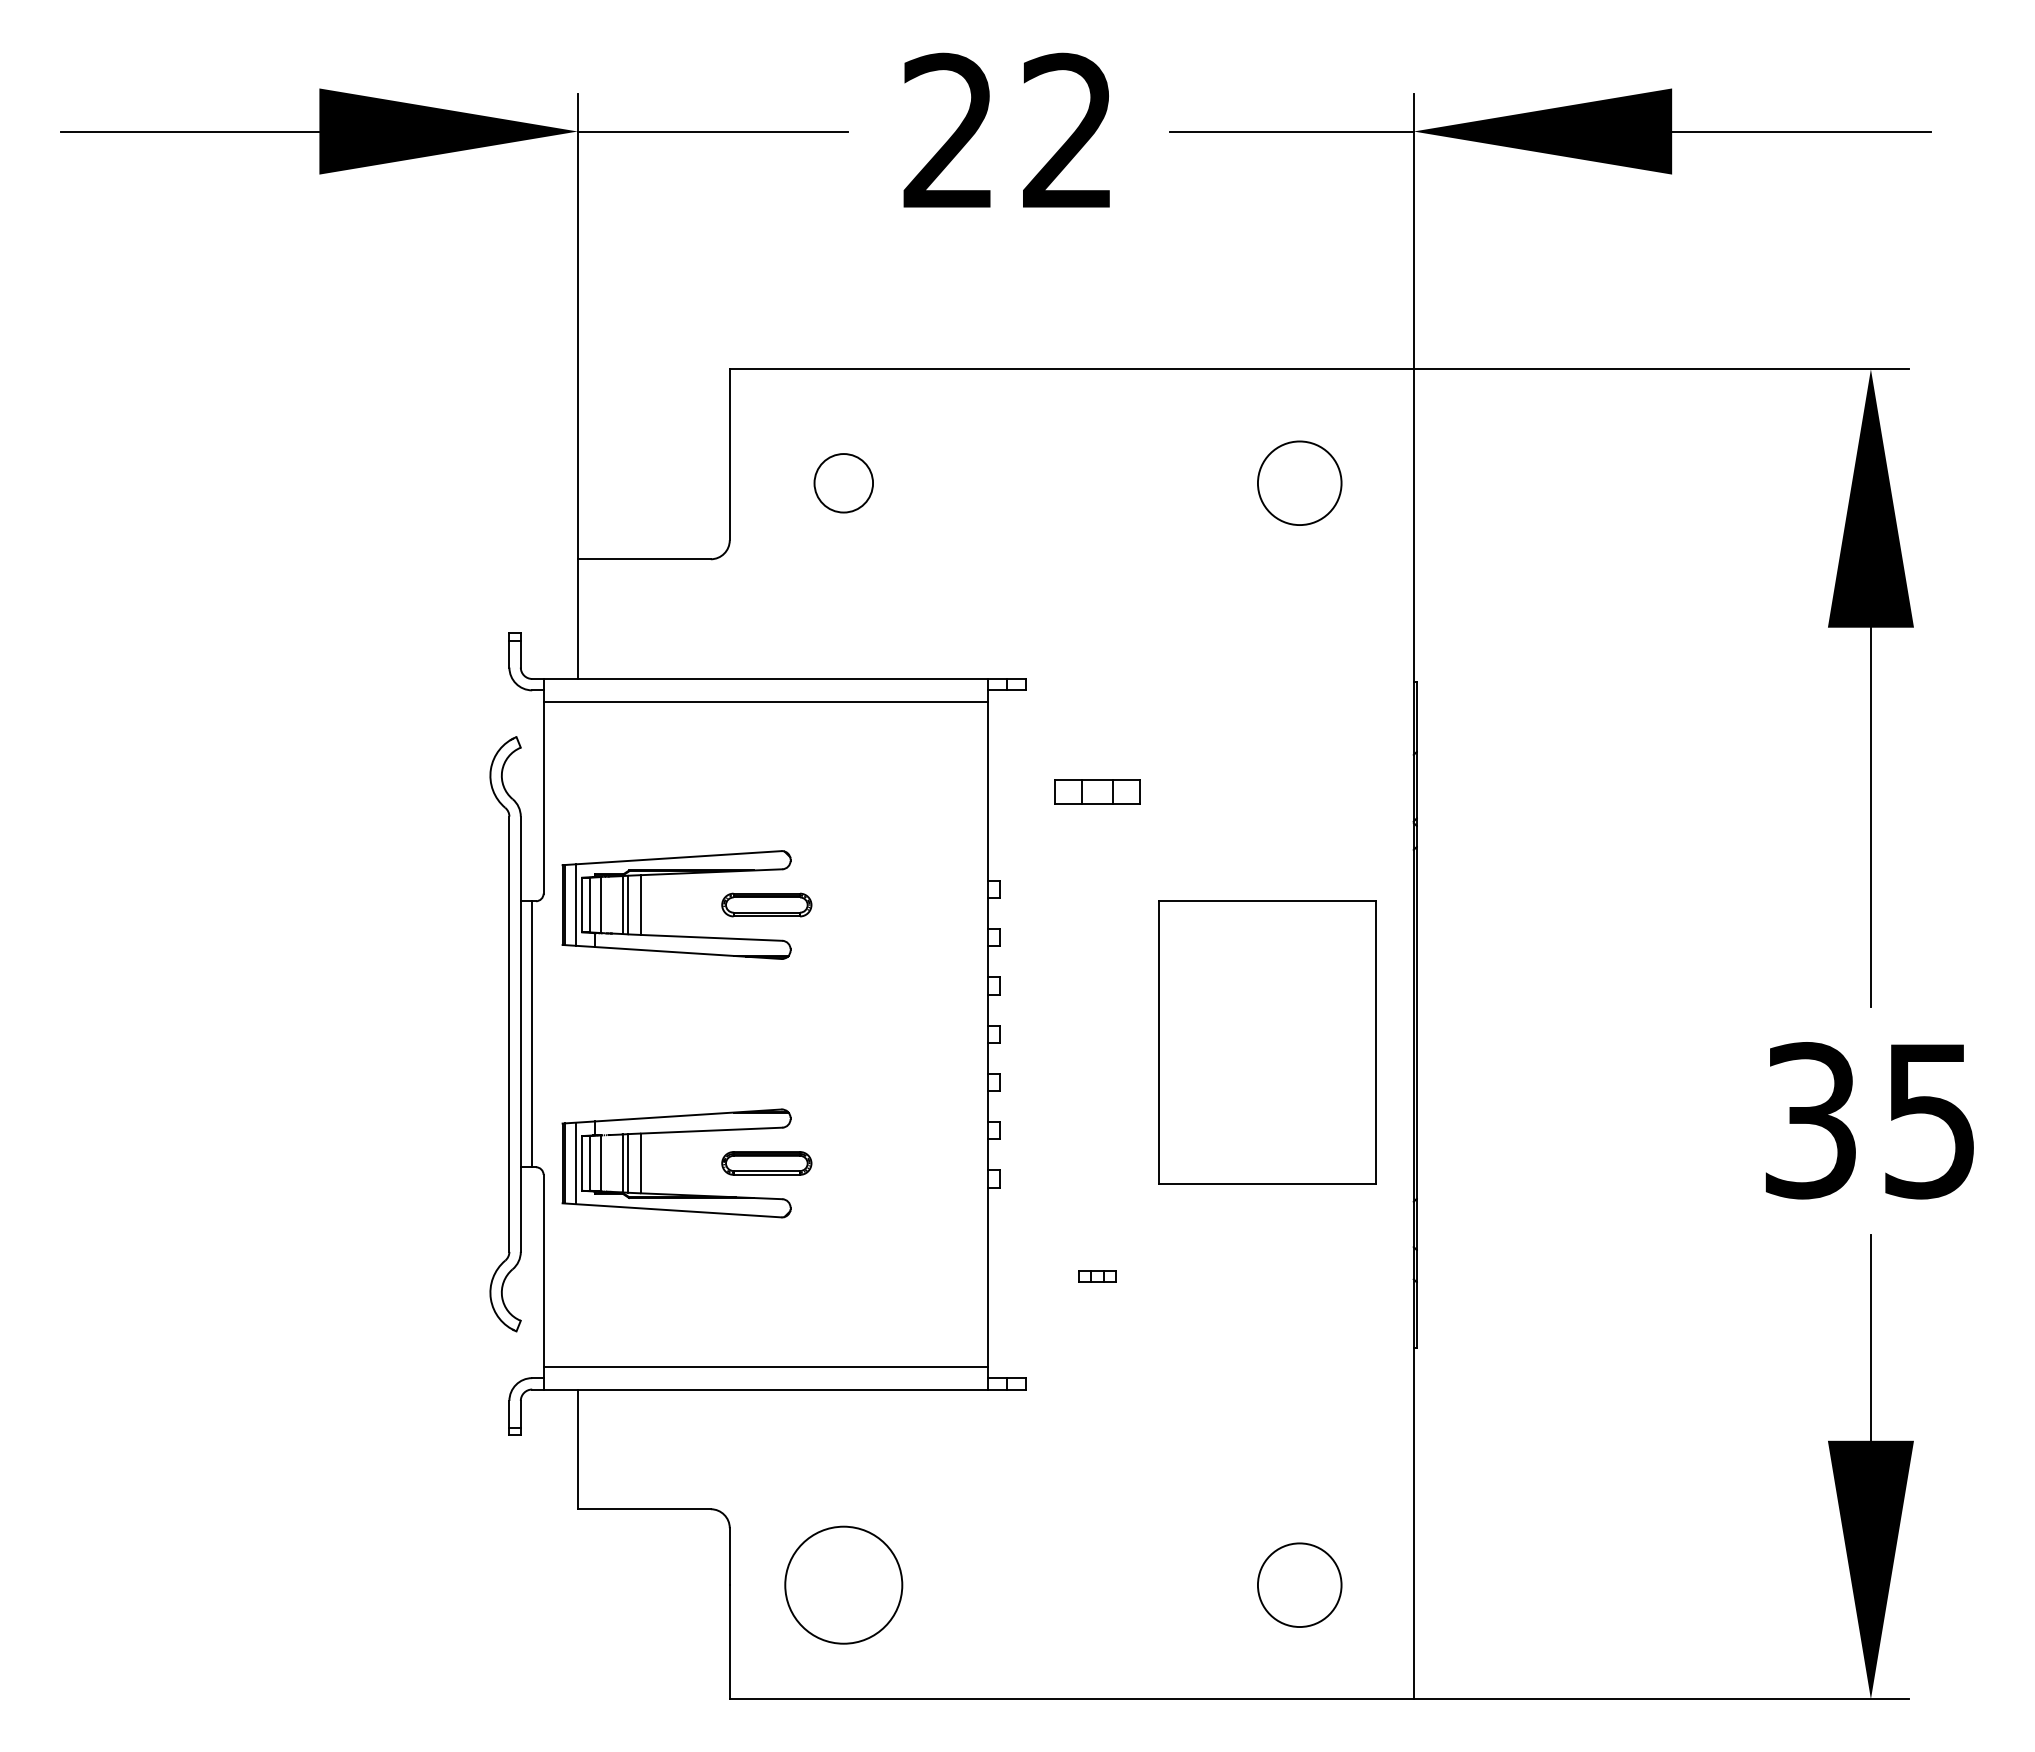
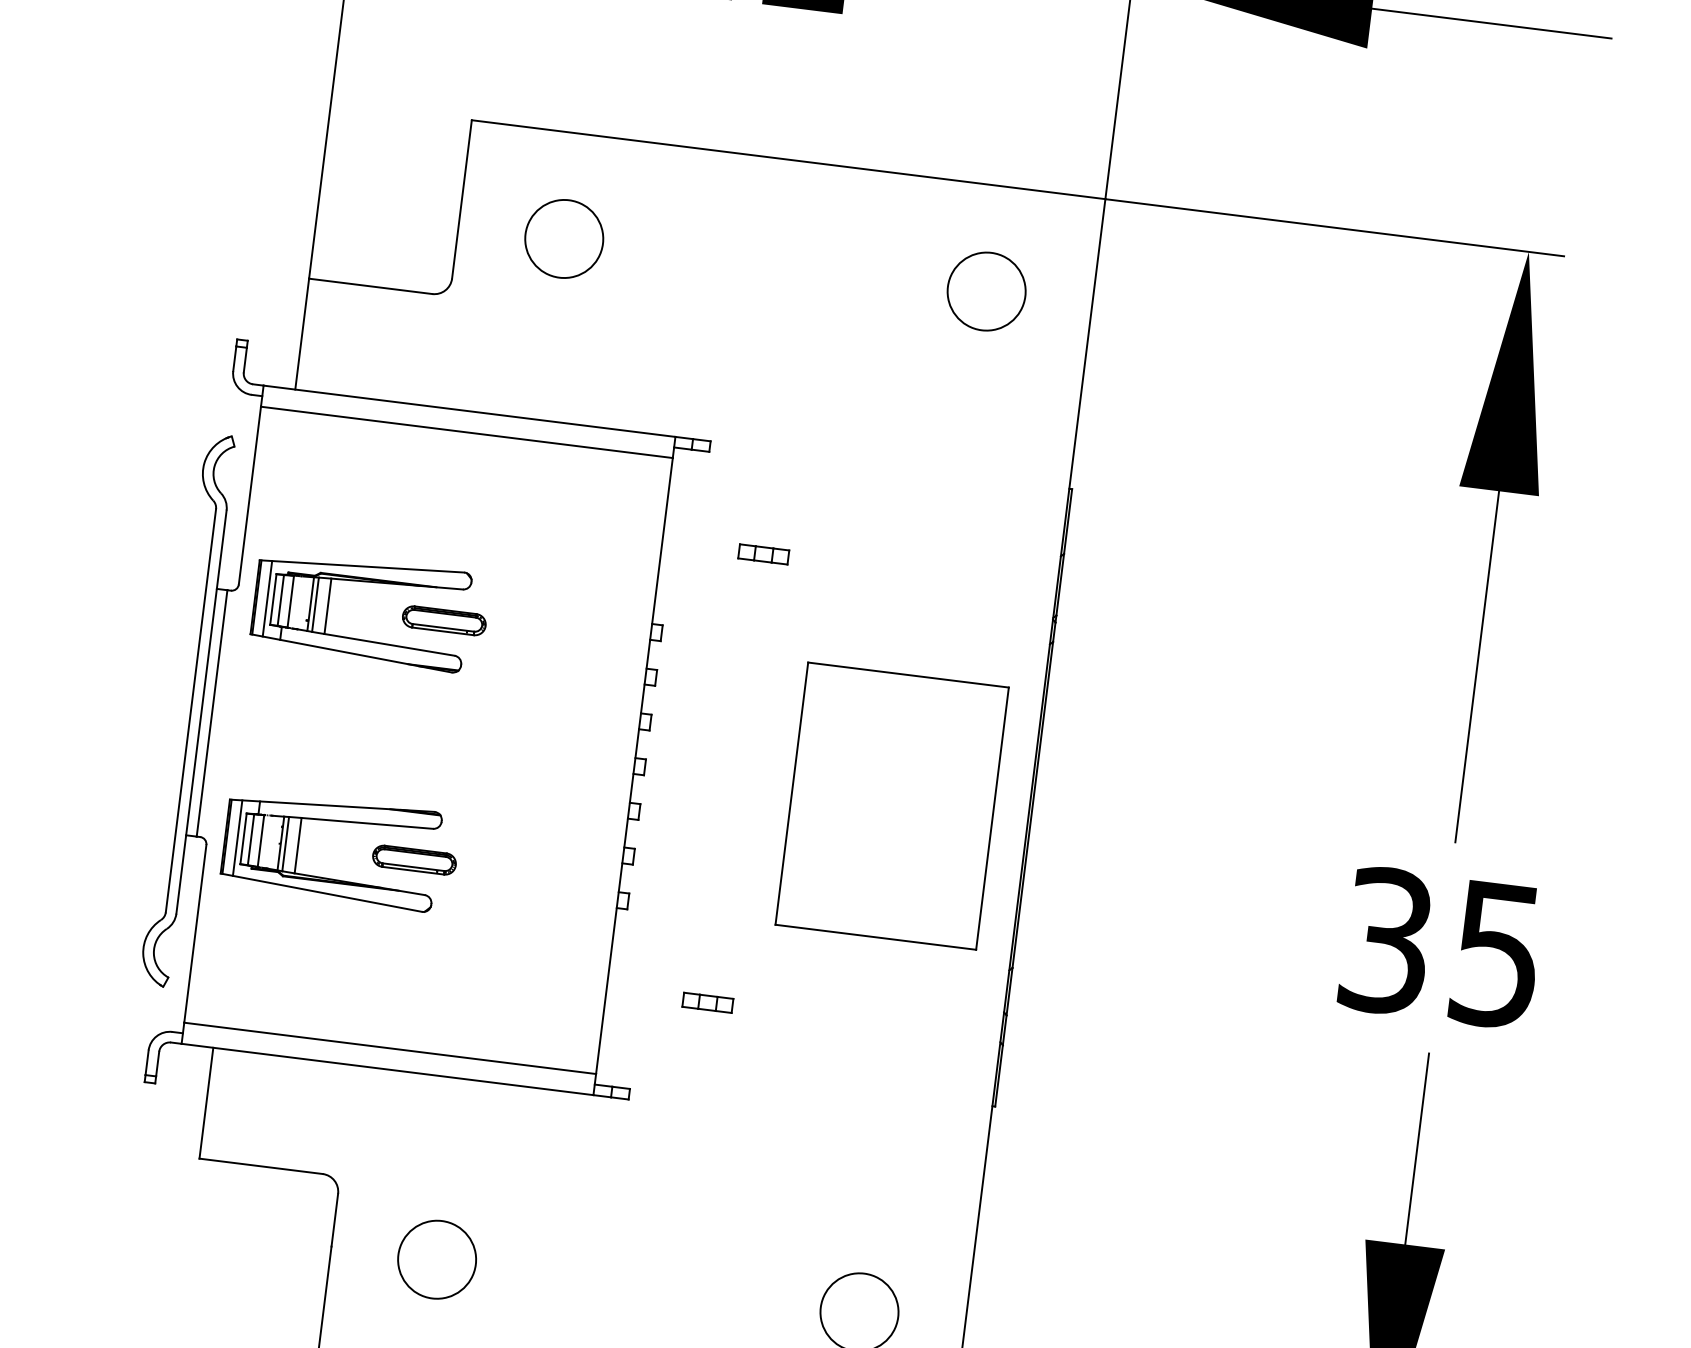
circle: (843, 483) -> (563, 239), size x1.43
part: (1097, 792) -> (763, 554), size x0.62
part: (1097, 1276) -> (707, 1003), size x1.43
circle: (843, 1585) -> (436, 1259), size x0.71

